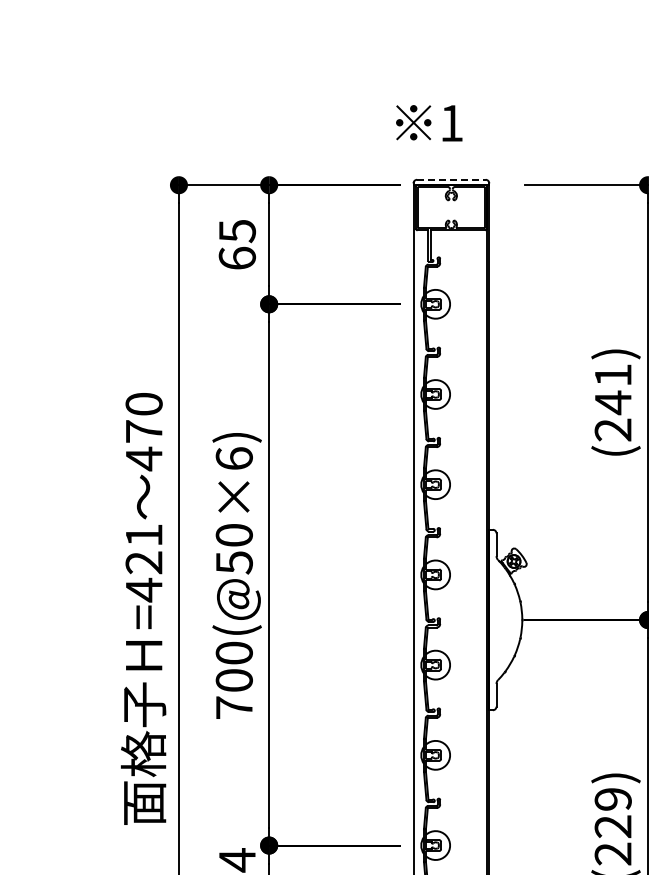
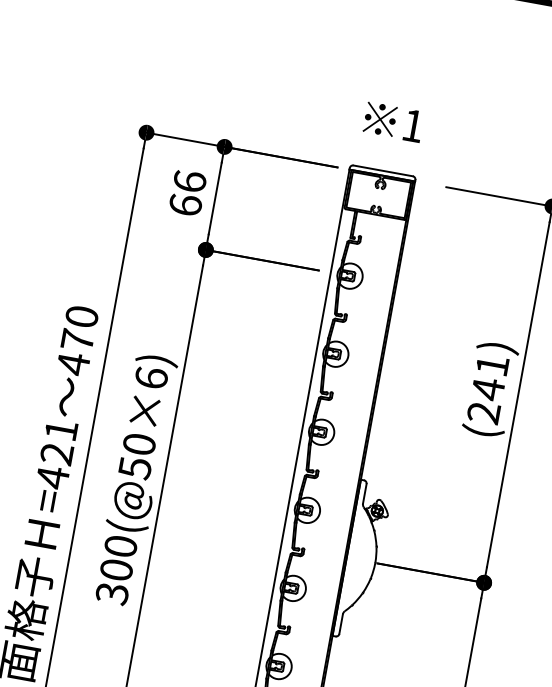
text: (429, 123) -> (393, 122), moved
line: (451, 179) -> (383, 170), dashed -> solid
text: (237, 231) -> (189, 181), 65 -> 66
text: (233, 707) -> (111, 593), 700(@50×6) -> 300(@50×6)

